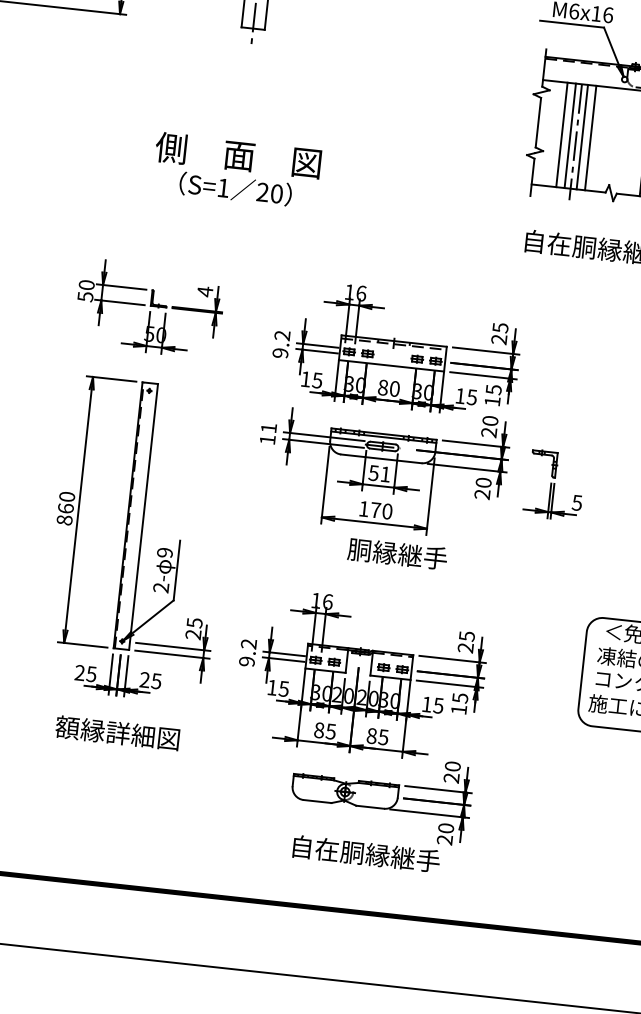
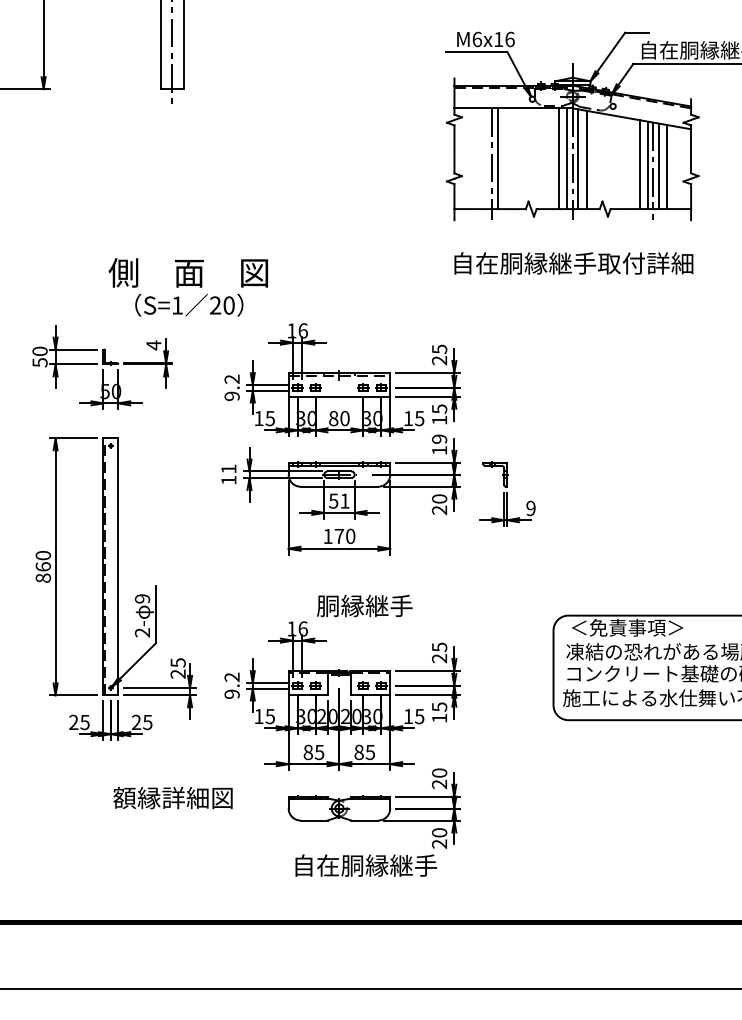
line: (562, 134) -> (478, 158), removed
line: (570, 135) -> (486, 158), removed
line: (590, 137) -> (505, 158), removed
text: (235, 170) -> (187, 287), moved
text: (489, 426) -> (439, 444), 20 -> 19
text: (576, 502) -> (530, 508), 5 -> 9
text: (397, 553) -> (364, 605), moved
text: (117, 732) -> (172, 797), moved

